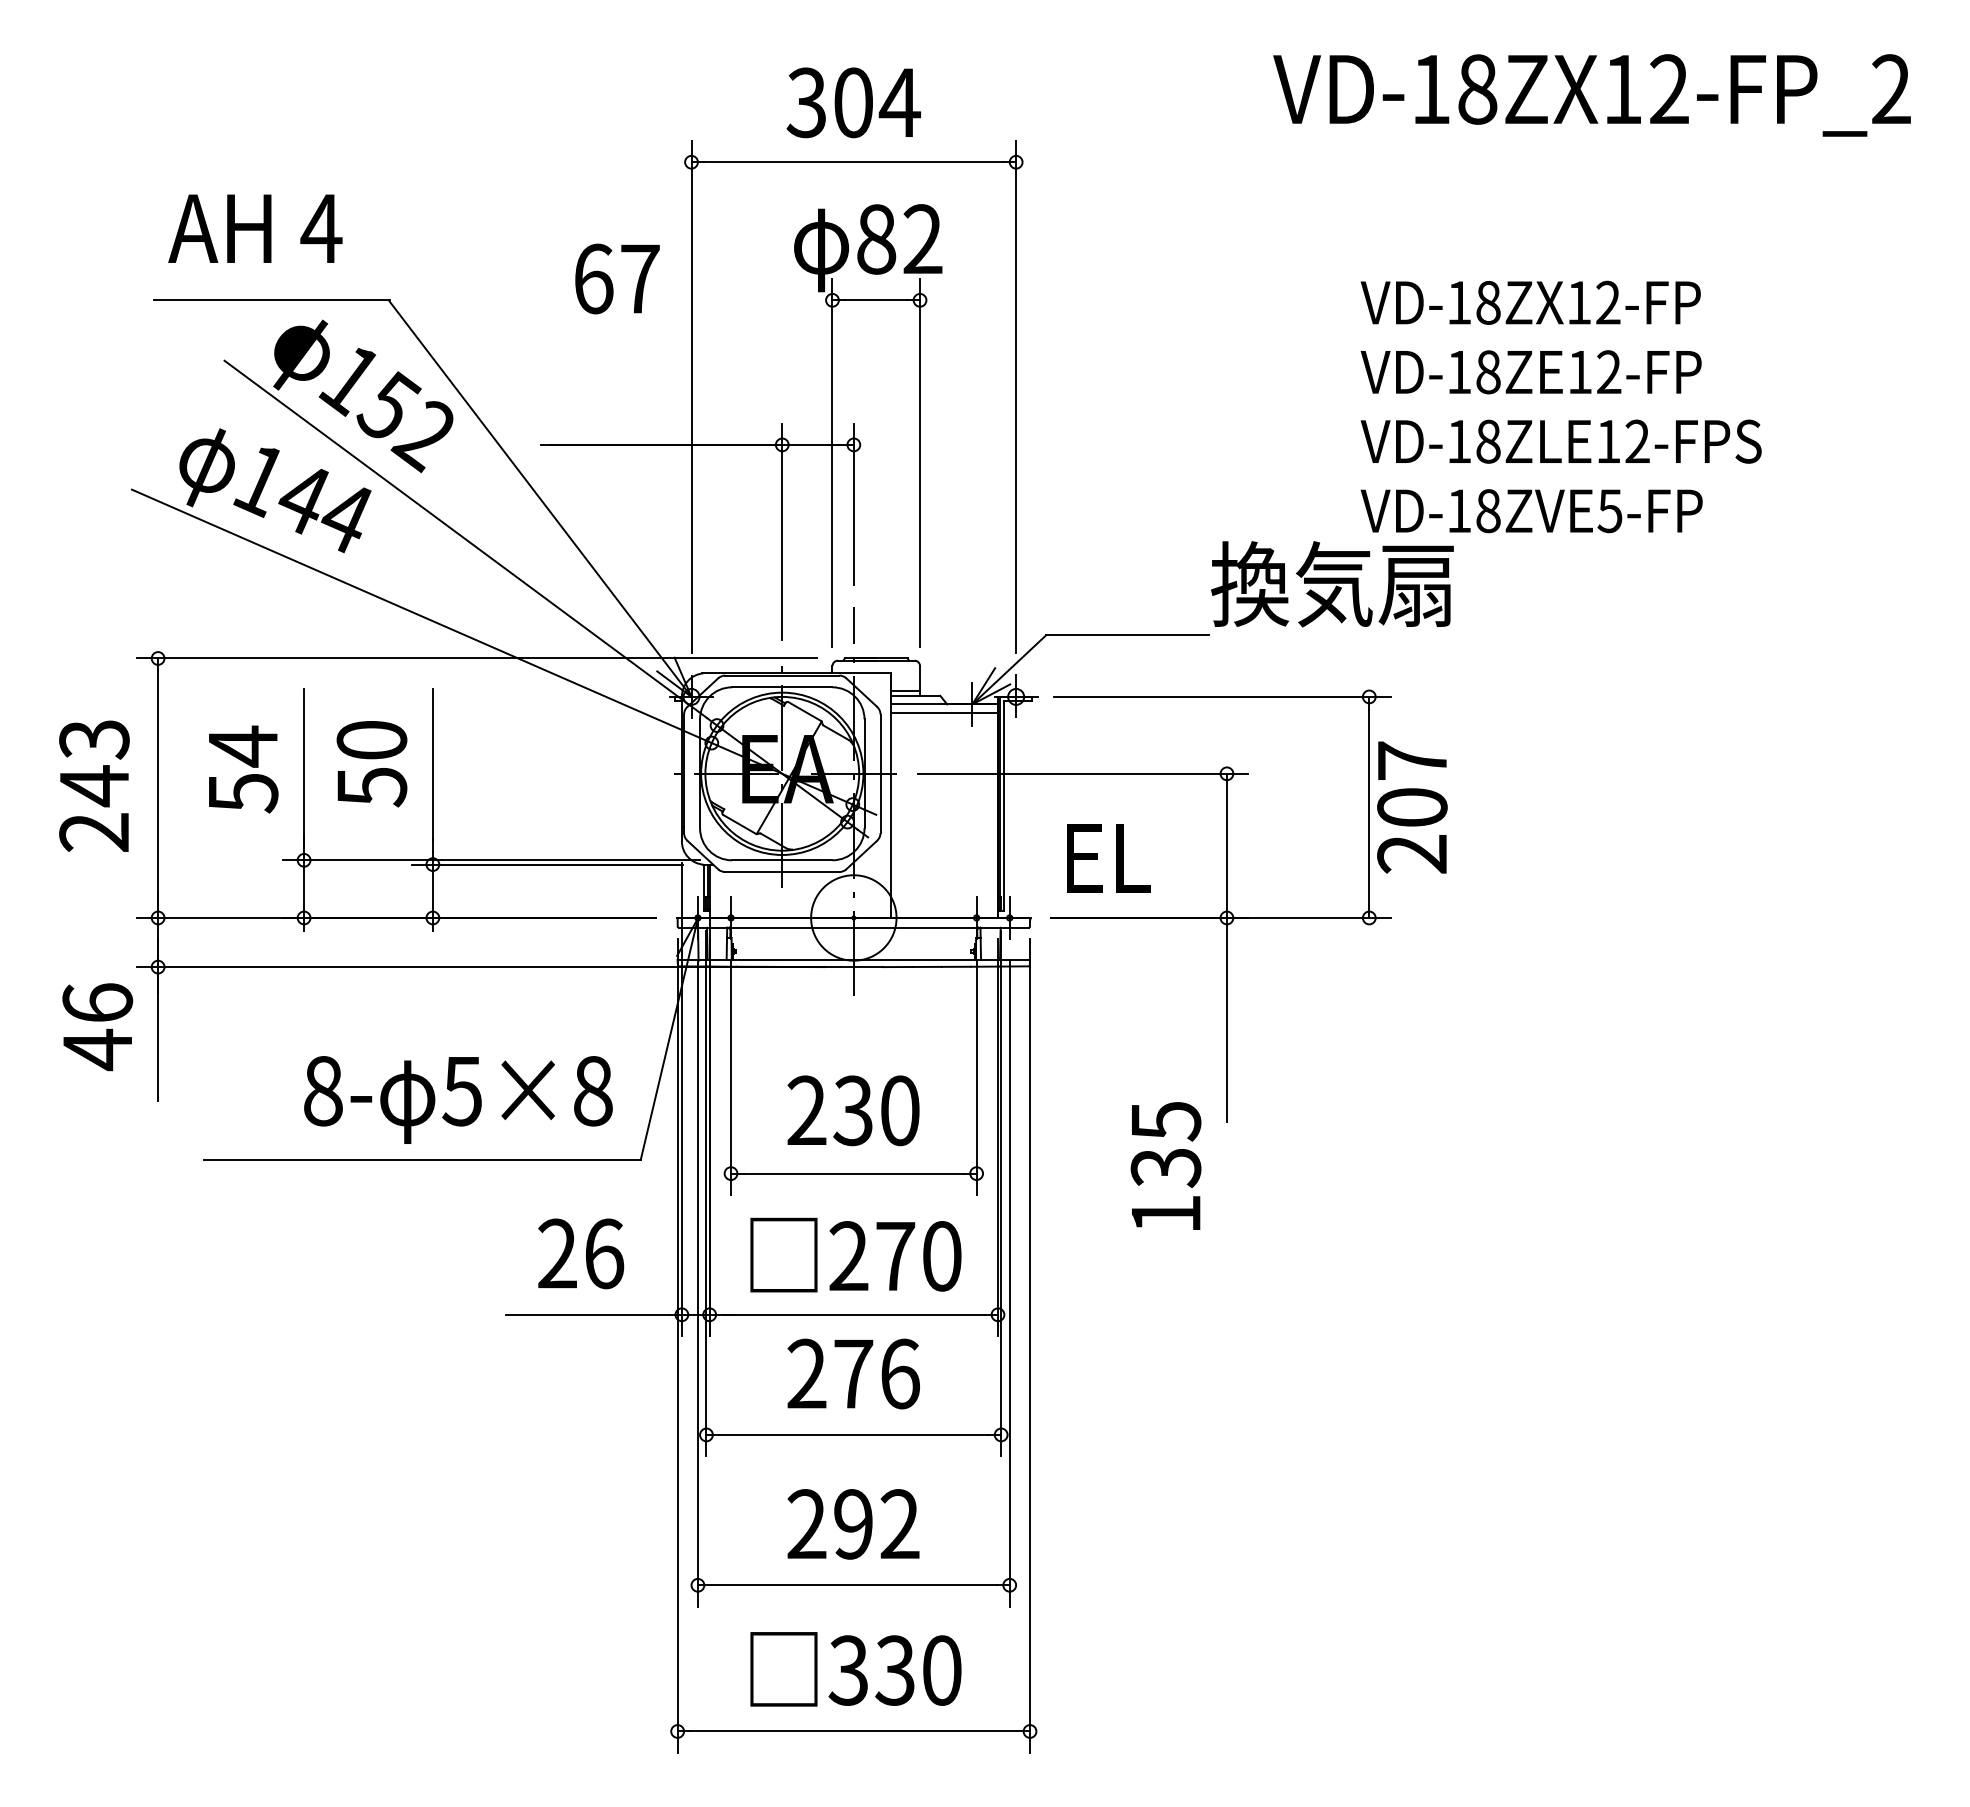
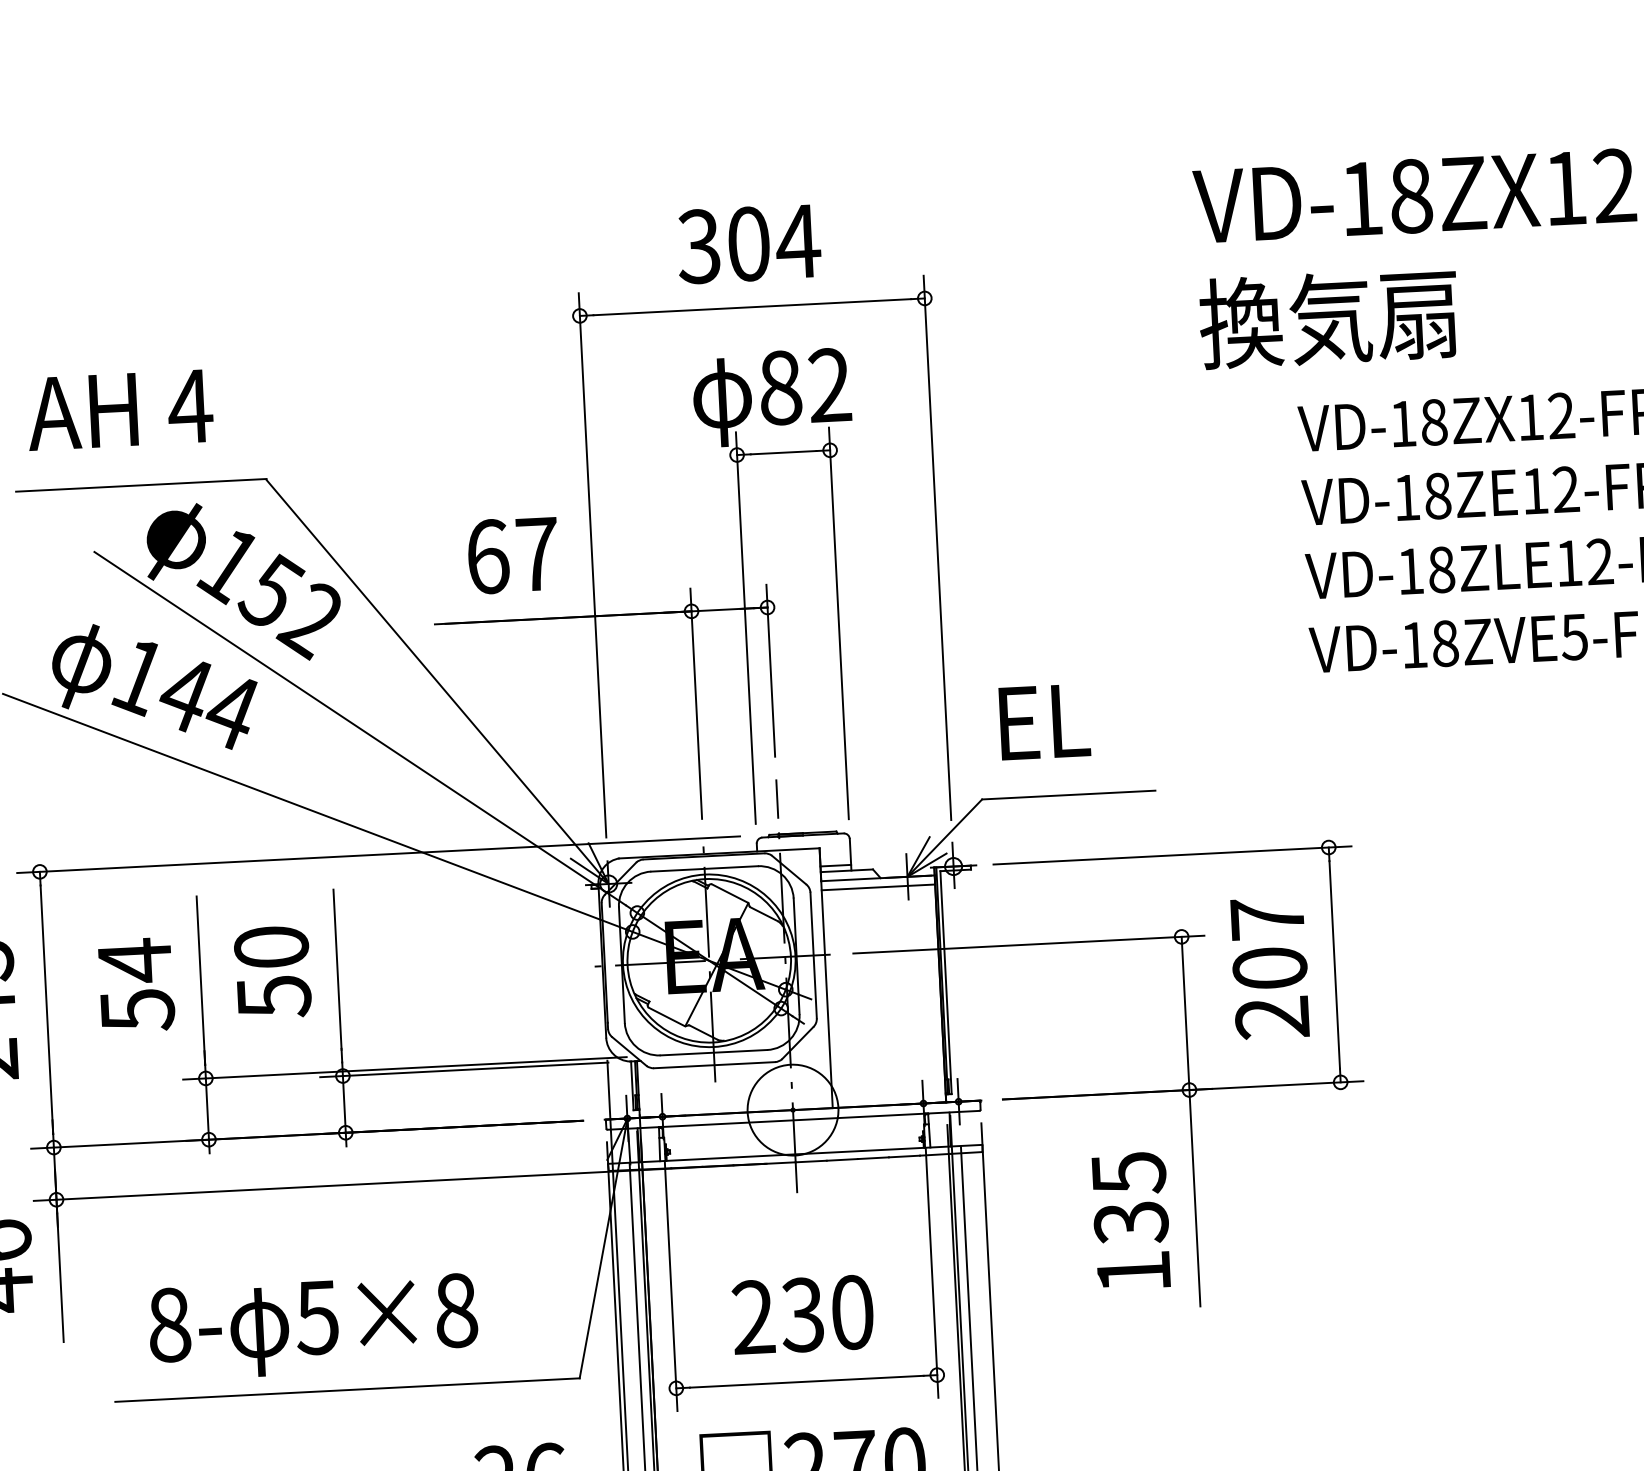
text: (617, 278) -> (513, 554), moved
text: (1332, 584) -> (1328, 318), moved
text: (1412, 807) -> (1270, 968), moved
text: (1108, 858) -> (1044, 721), moved
text: (458, 1099) -> (313, 1326), moved
text: (1165, 1165) -> (1130, 1220), moved

